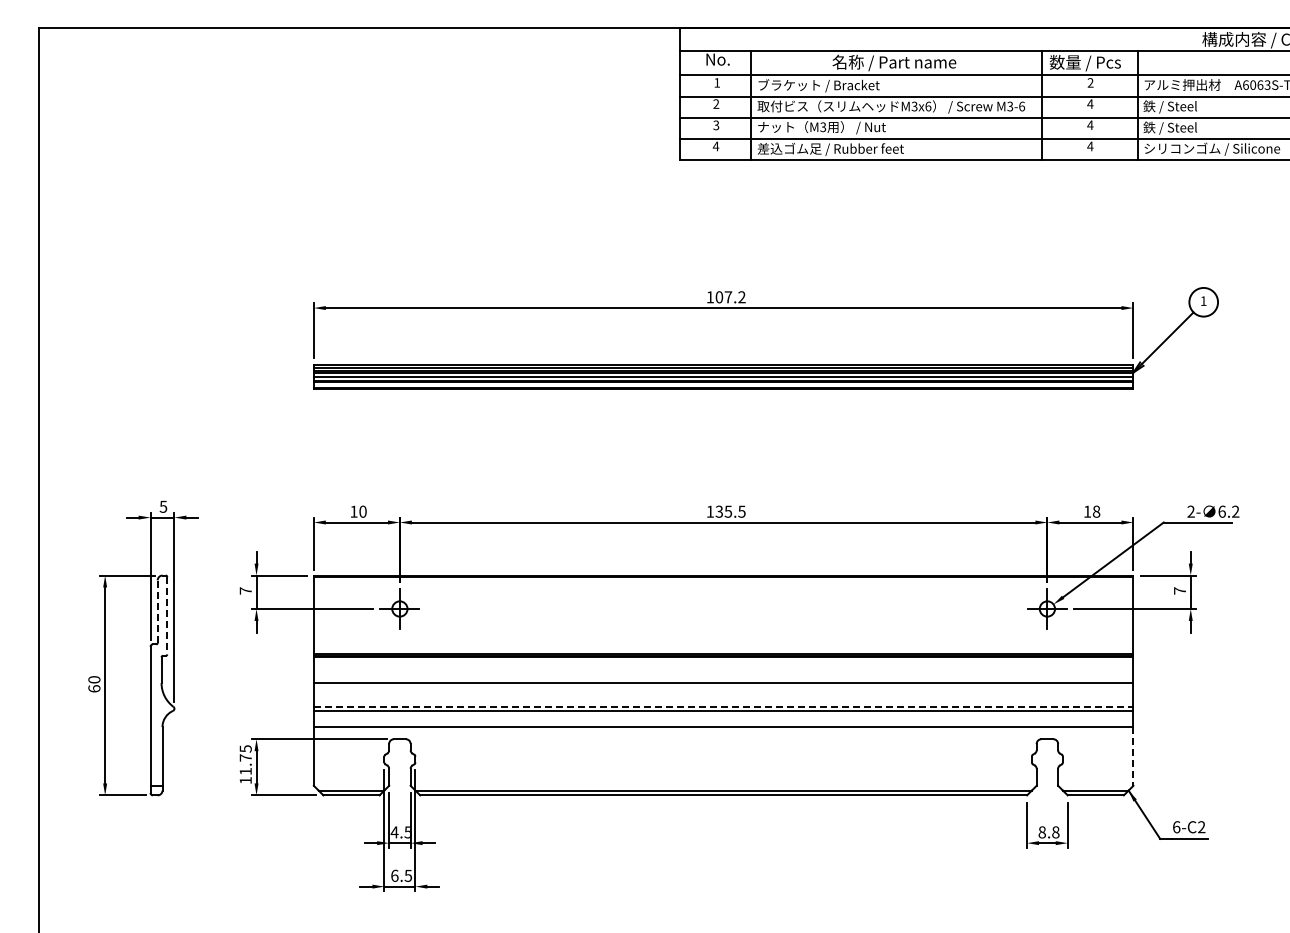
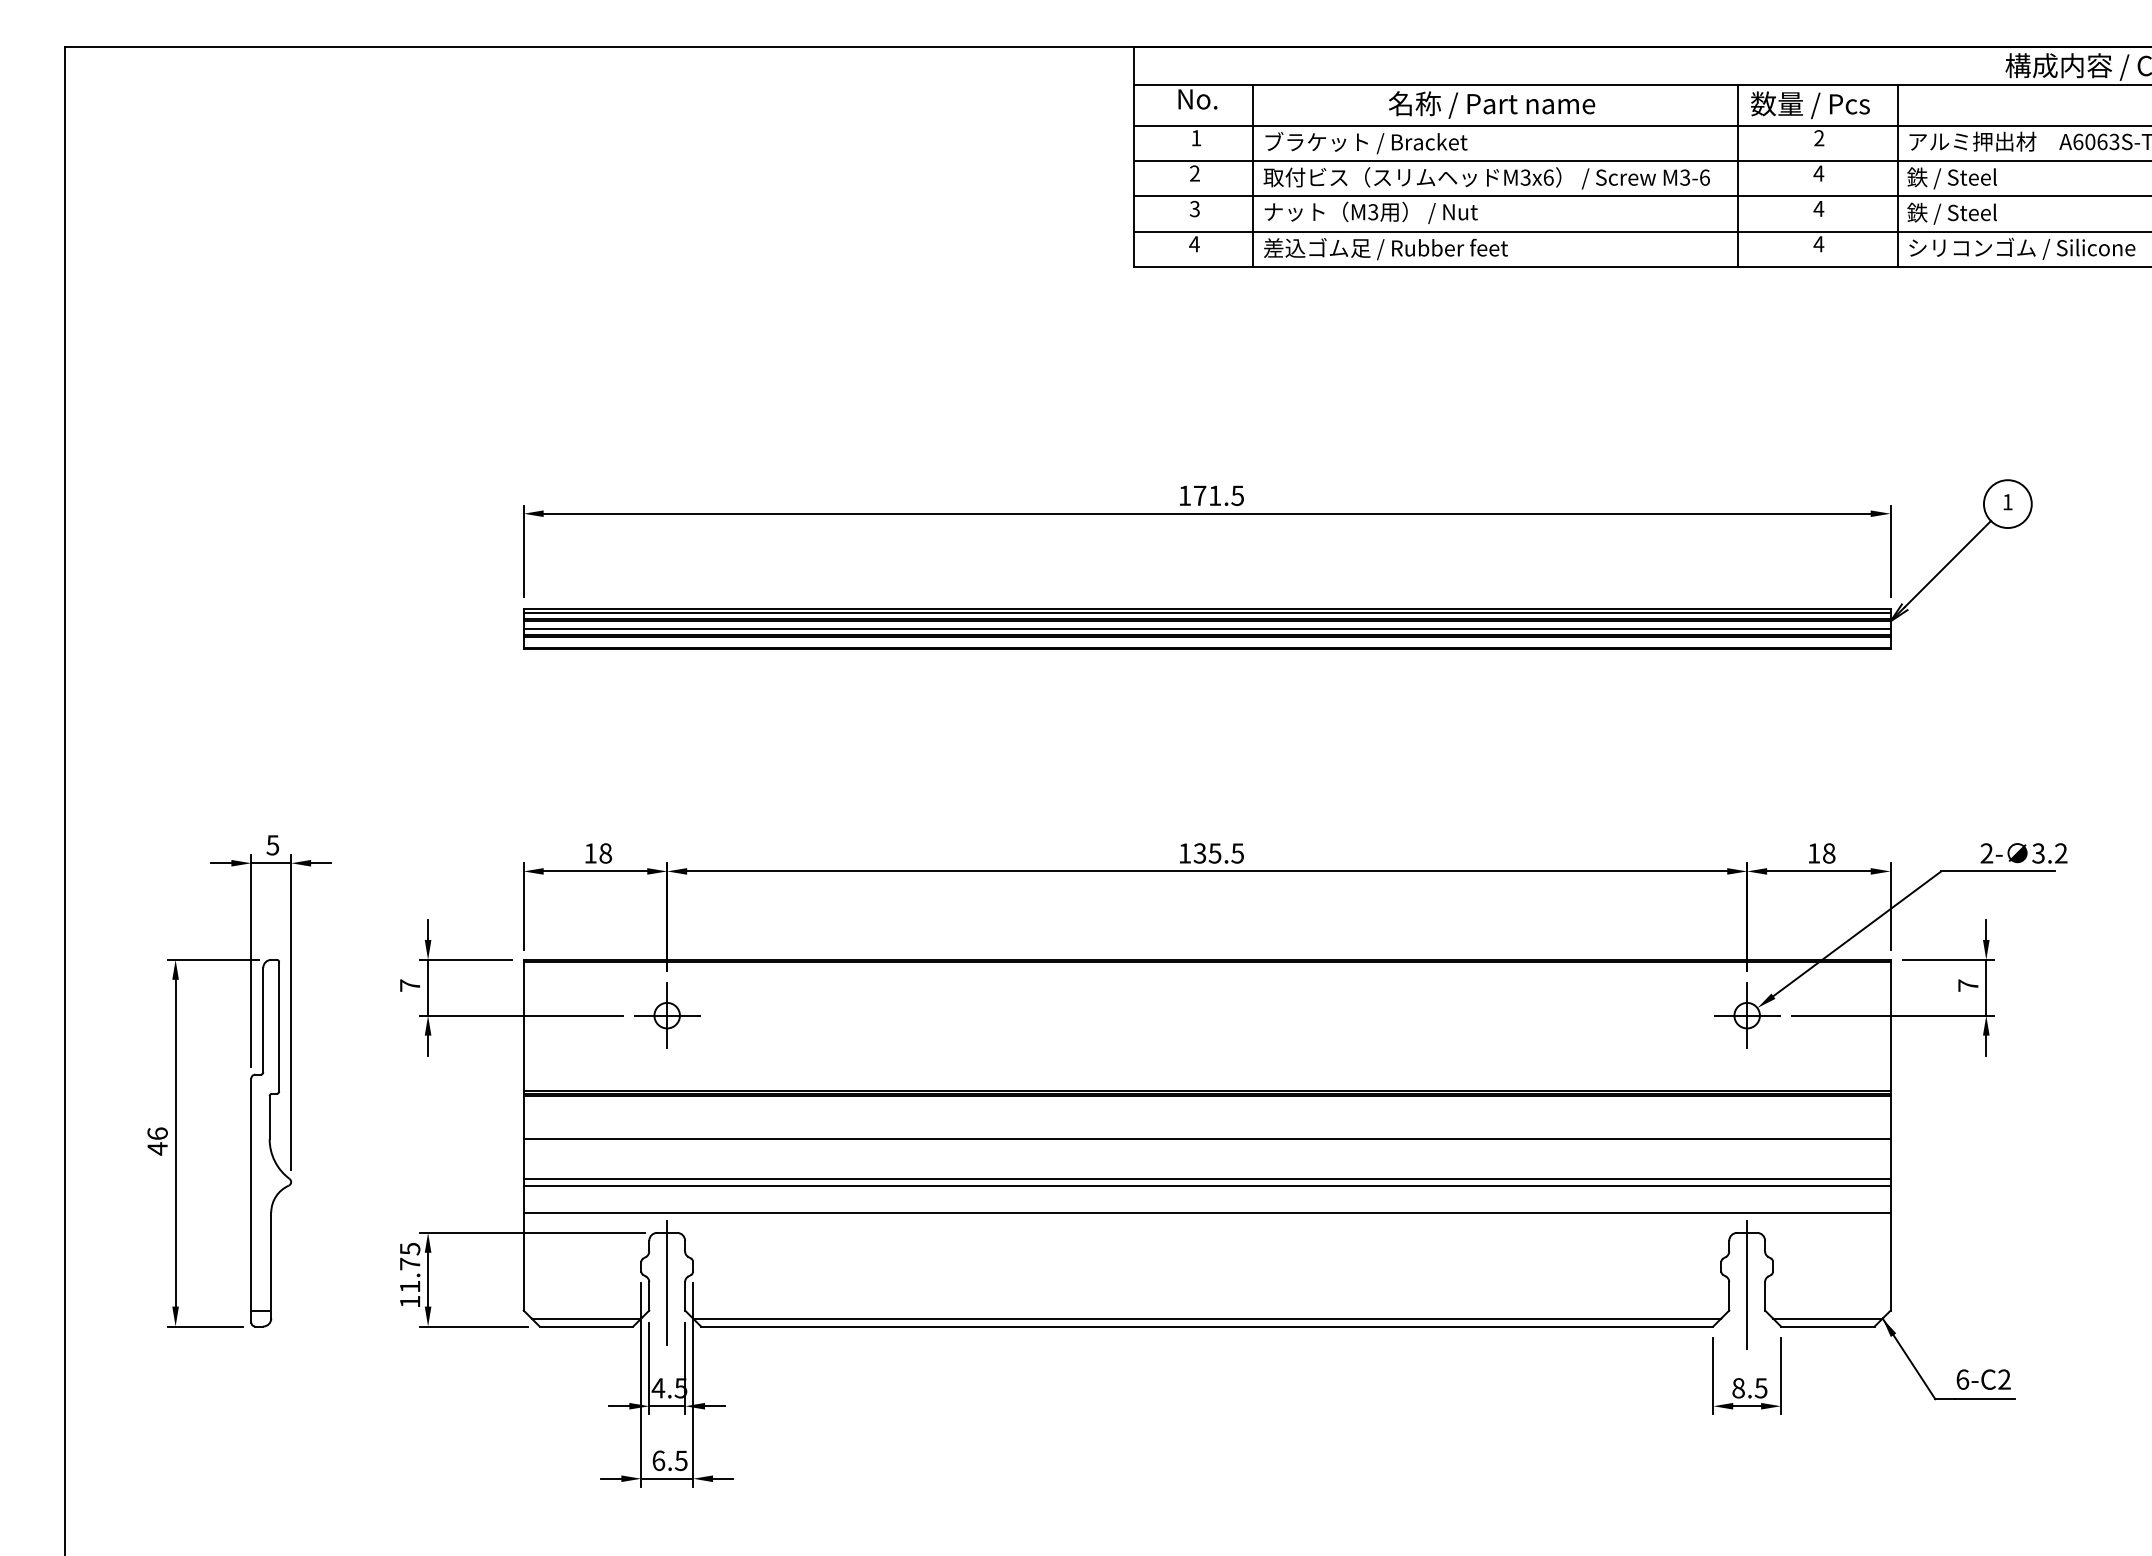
text: (730, 297) -> (1218, 496), 107.2 -> 171.5
text: (362, 511) -> (604, 853), 10 -> 18
text: (1221, 511) -> (2037, 853), 6.2 -> 3.2
line: (157, 611) -> (262, 1019), dashed -> solid
line: (167, 615) -> (279, 1026), dashed -> solid
text: (94, 684) -> (157, 1141), 60 -> 46
line: (723, 706) -> (1206, 1178), dashed -> solid
line: (1133, 756) -> (1890, 1261), dashed -> solid
line: (399, 769) -> (666, 1283), added
line: (1047, 770) -> (1747, 1285), added
text: (1055, 832) -> (1760, 1388), 8.8 -> 8.5

